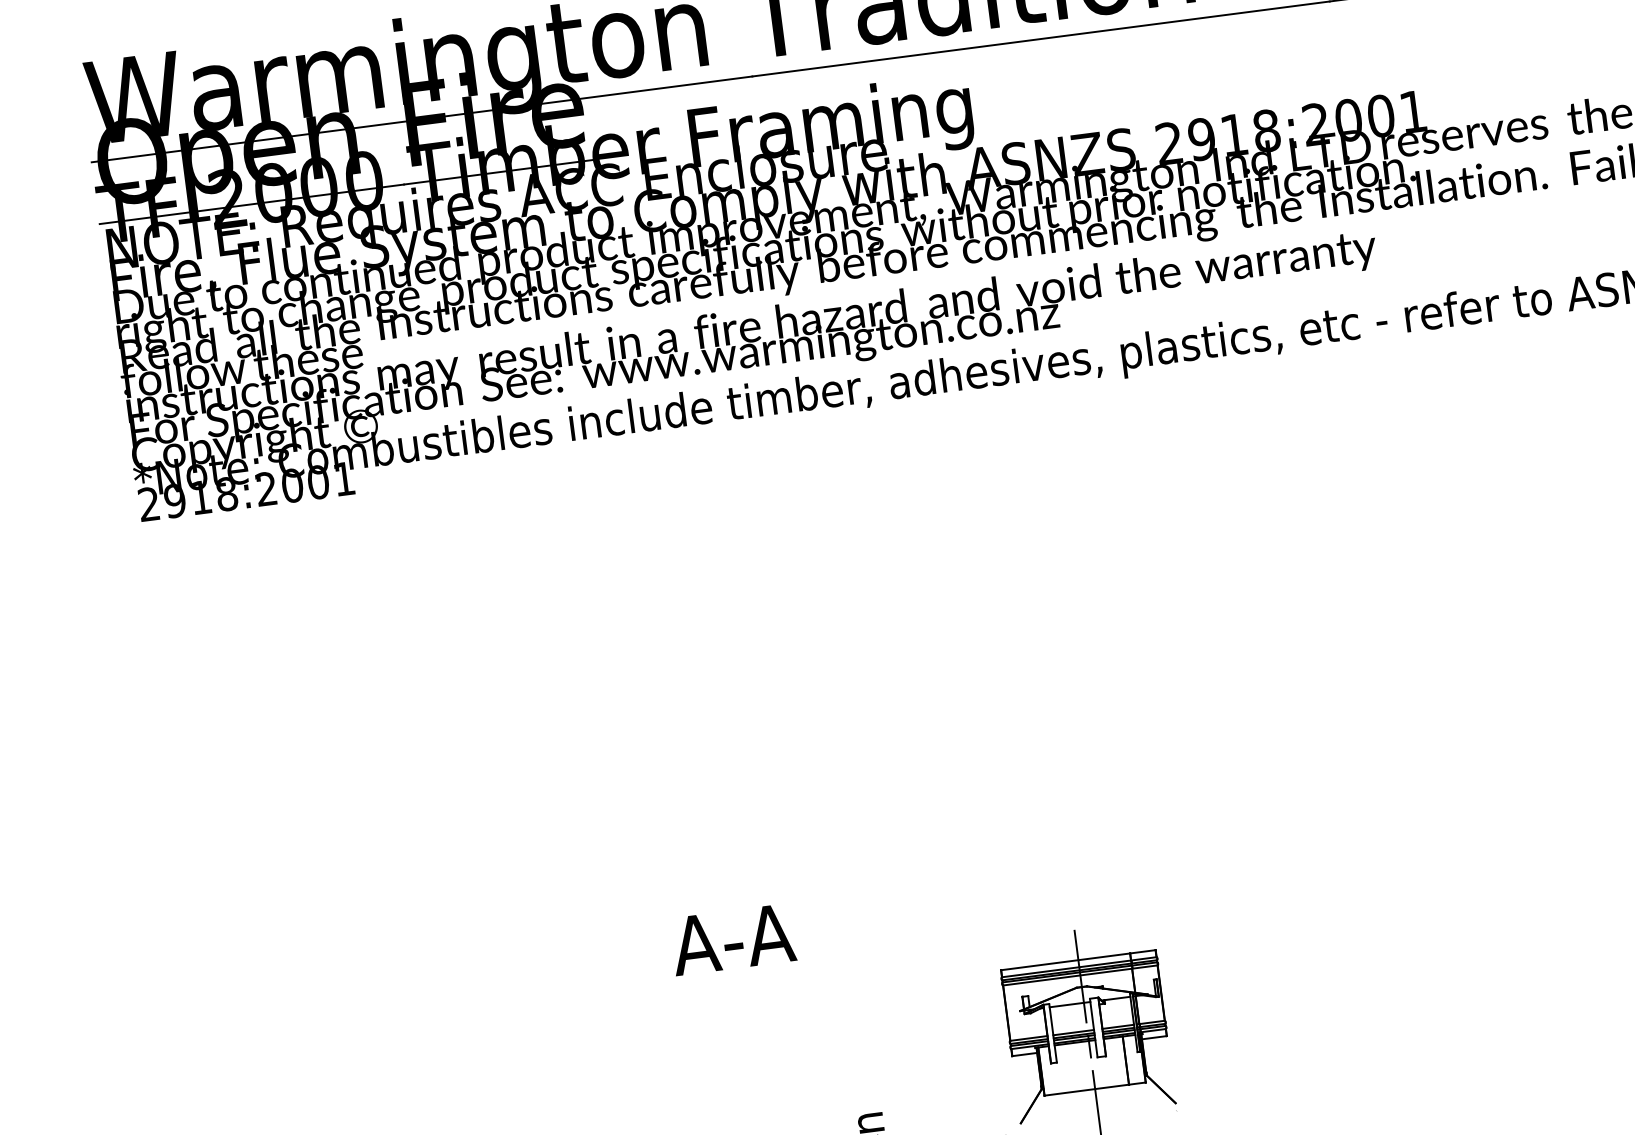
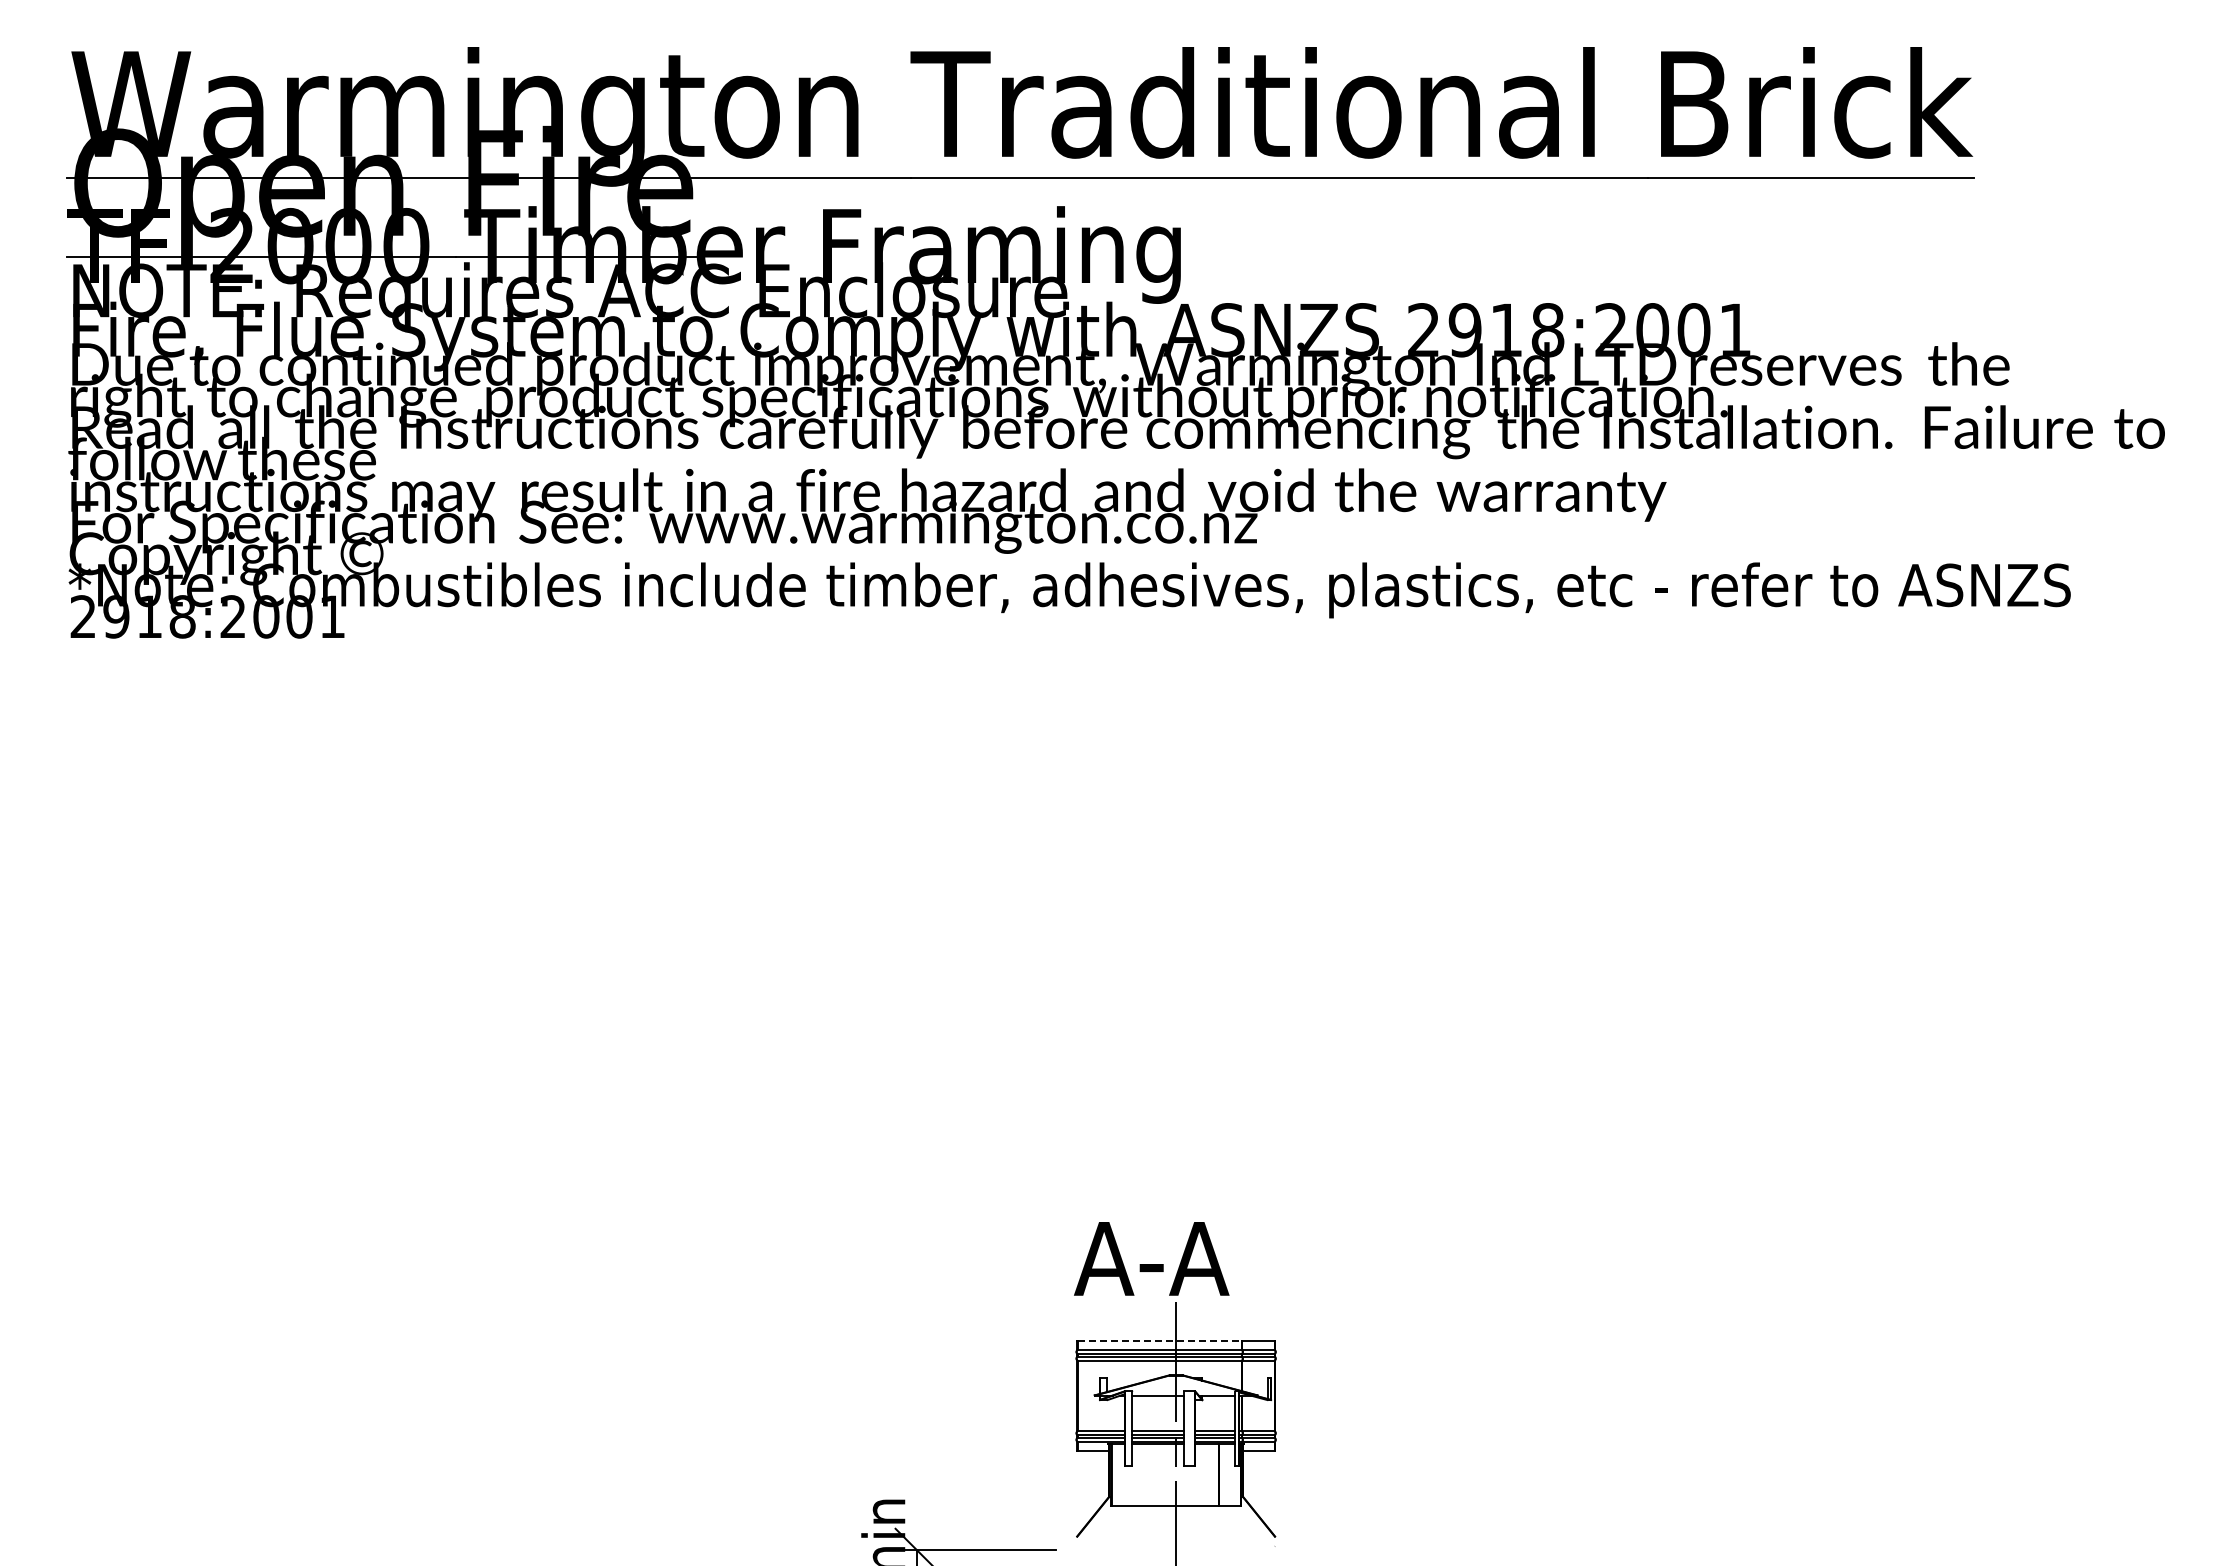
text: (732, 939) -> (1151, 1258), moved
line: (1066, 962) -> (1160, 1341), solid -> dashed

